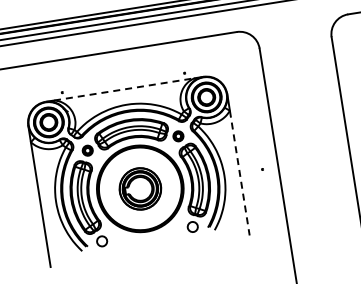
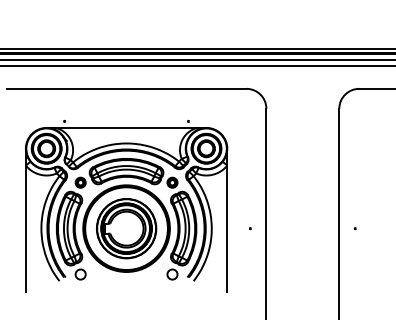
line: (124, 88) -> (126, 127), dashed -> solid
line: (240, 173) -> (227, 229), dashed -> solid
part: (140, 188) -> (126, 228), size x1.43

